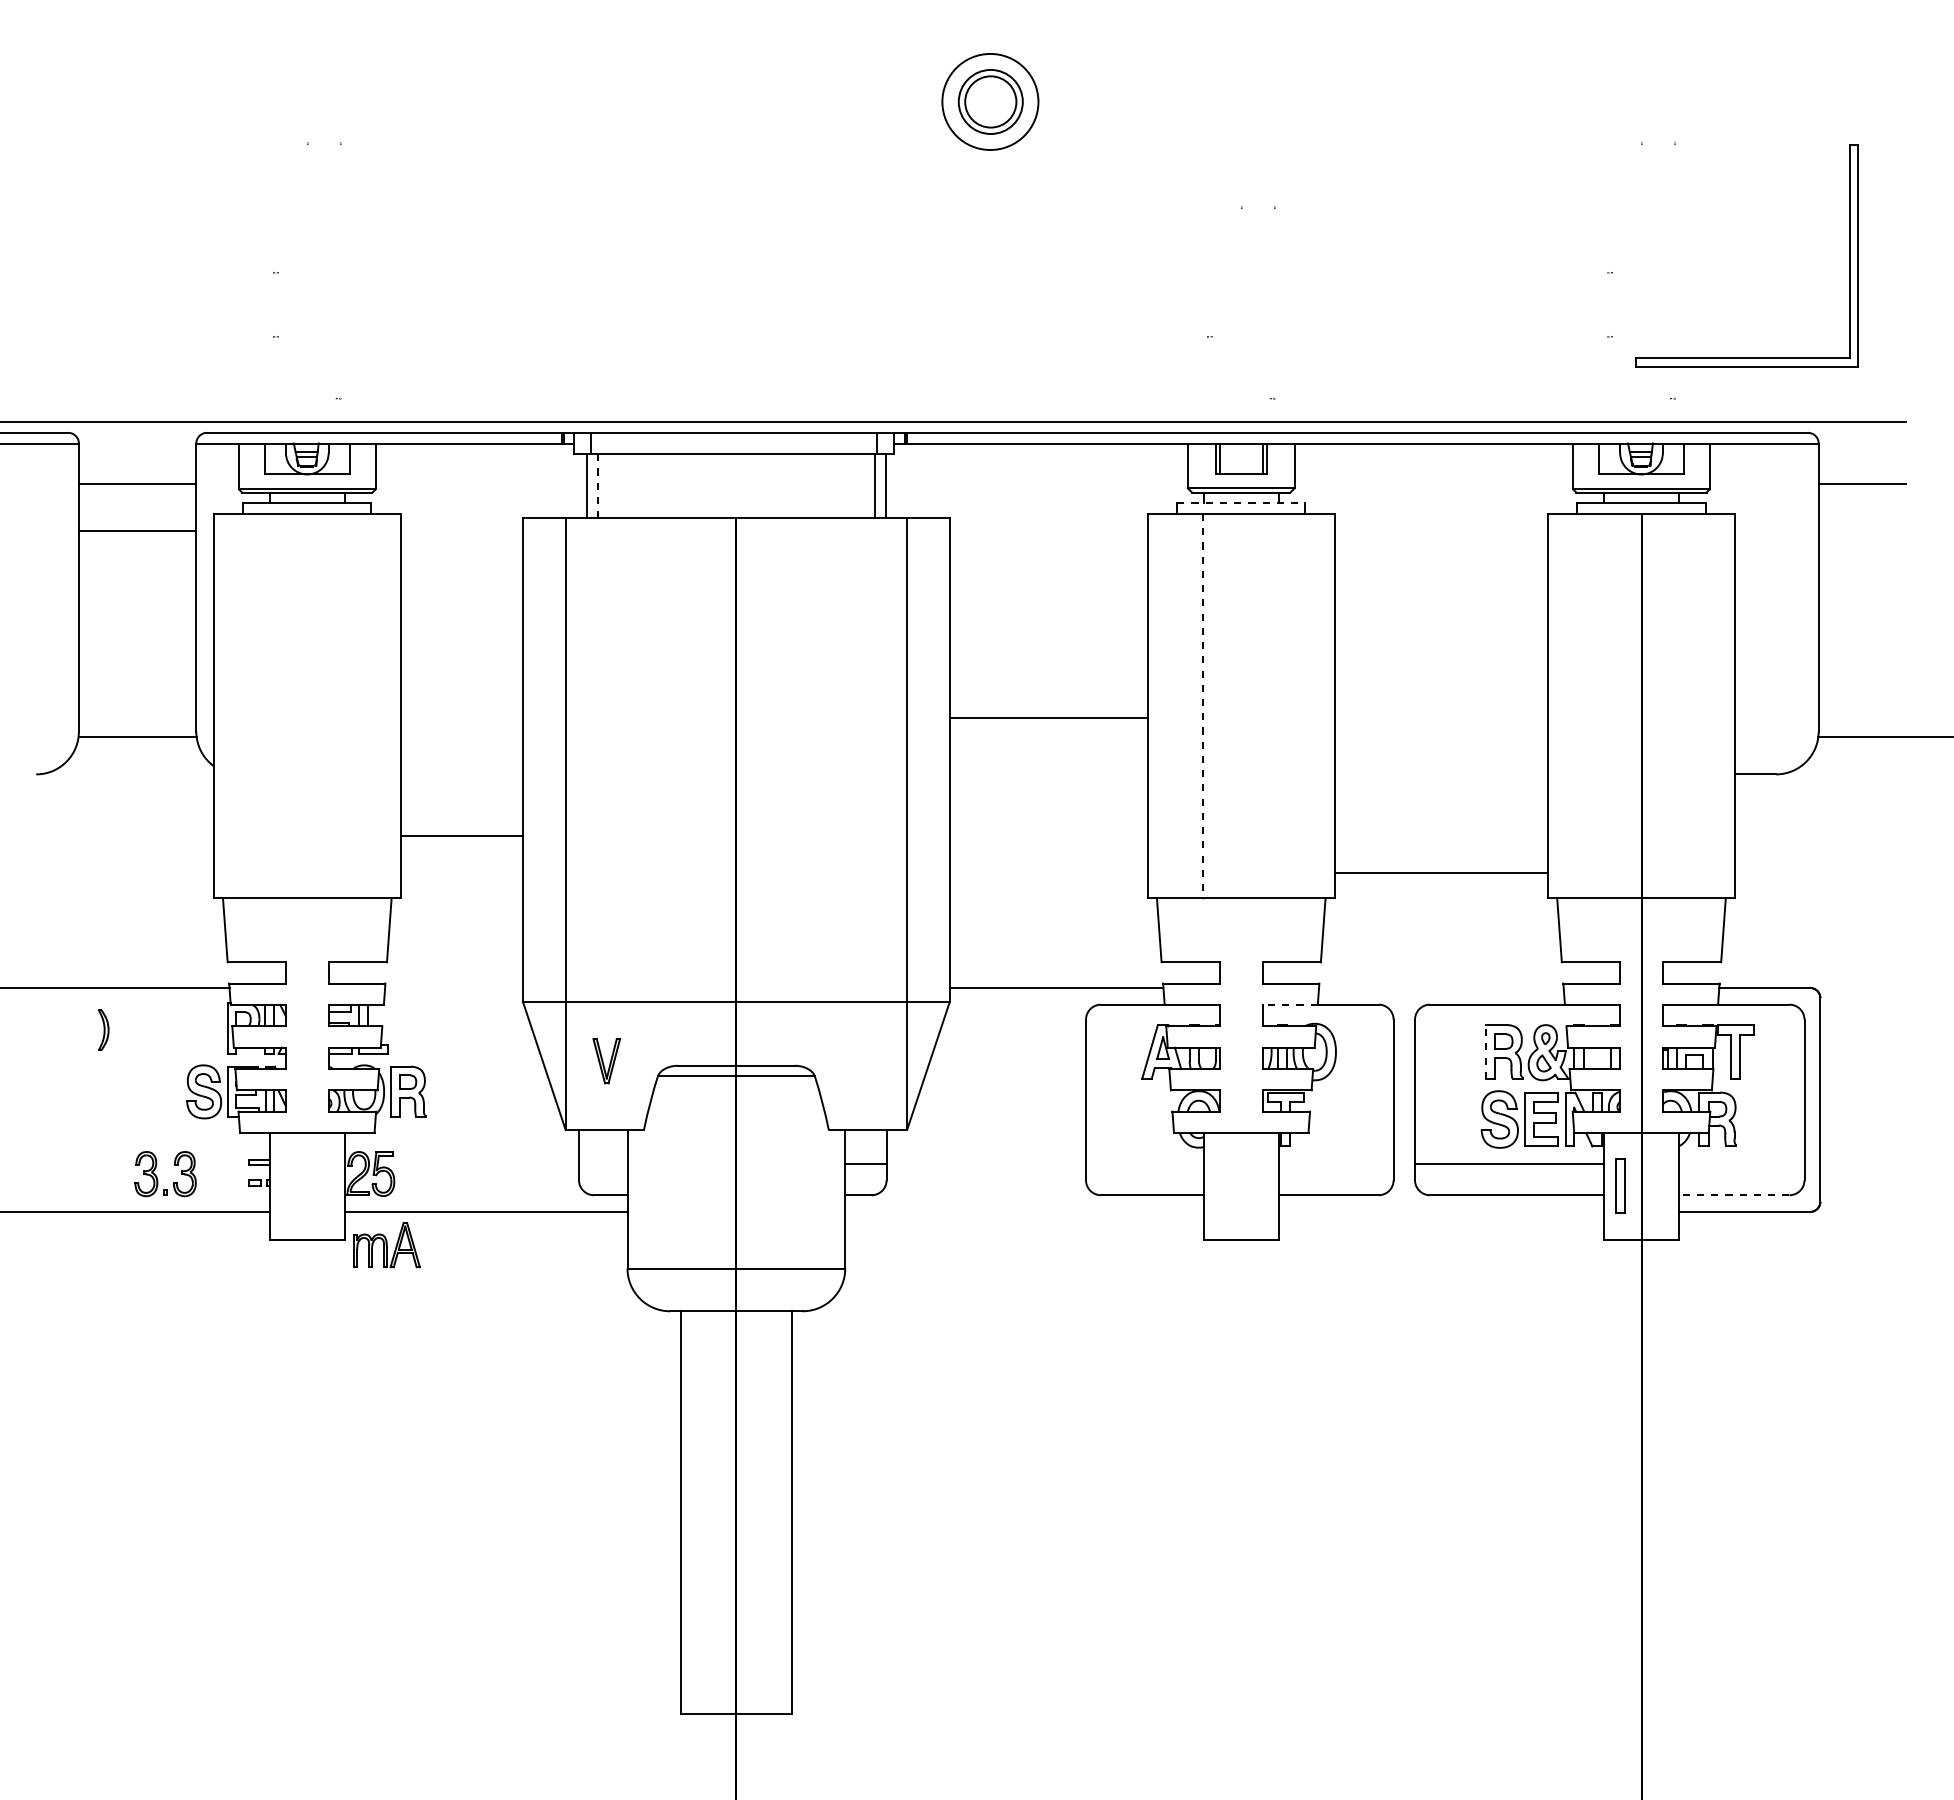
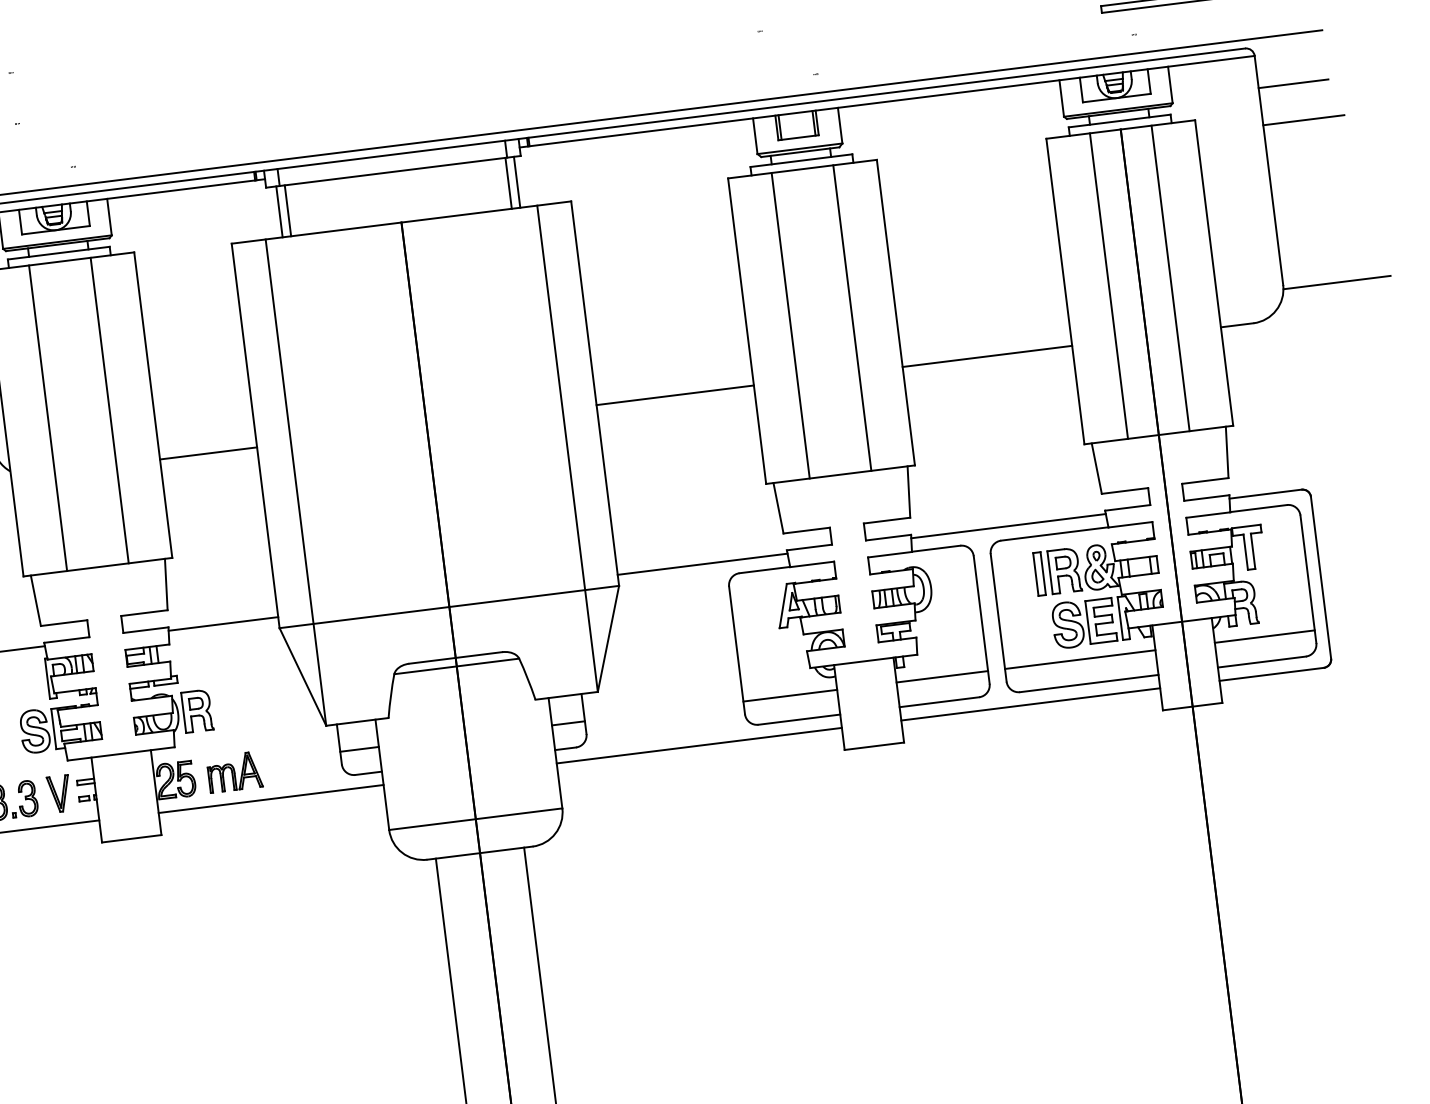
line: (597, 485) -> (287, 210), dashed -> solid
line: (1241, 503) -> (801, 160), dashed -> solid
line: (1869, 530) -> (1303, 120), added
line: (268, 705) -> (47, 417), added
line: (346, 705) -> (109, 410), added
line: (1280, 705) -> (852, 317), added
line: (1602, 705) -> (1108, 285), added
line: (1680, 705) -> (1170, 277), added
line: (1202, 706) -> (790, 326), dashed -> solid
line: (1048, 718) -> (675, 395), moved
line: (461, 836) -> (208, 453), moved
line: (1440, 873) -> (986, 356), moved
line: (453, 987) -> (223, 623), added
line: (1441, 987) -> (1008, 525), added
line: (1290, 1004) -> (890, 554), dashed -> solid
line: (1485, 1051) -> (1049, 572), dashed -> solid
part: (606, 1061) -> (59, 794), moved
line: (603, 1164) -> (359, 749), added
line: (1144, 1164) -> (789, 696), added
line: (1335, 1164) -> (941, 677), added
line: (1741, 1164) -> (1264, 636), added
part: (1620, 1185) -> (1039, 573), moved
line: (1733, 1195) -> (1261, 662), dashed -> solid
line: (1024, 1212) -> (699, 746), added
line: (1441, 1212) -> (1030, 704), added
part: (386, 1245) -> (234, 772), moved

